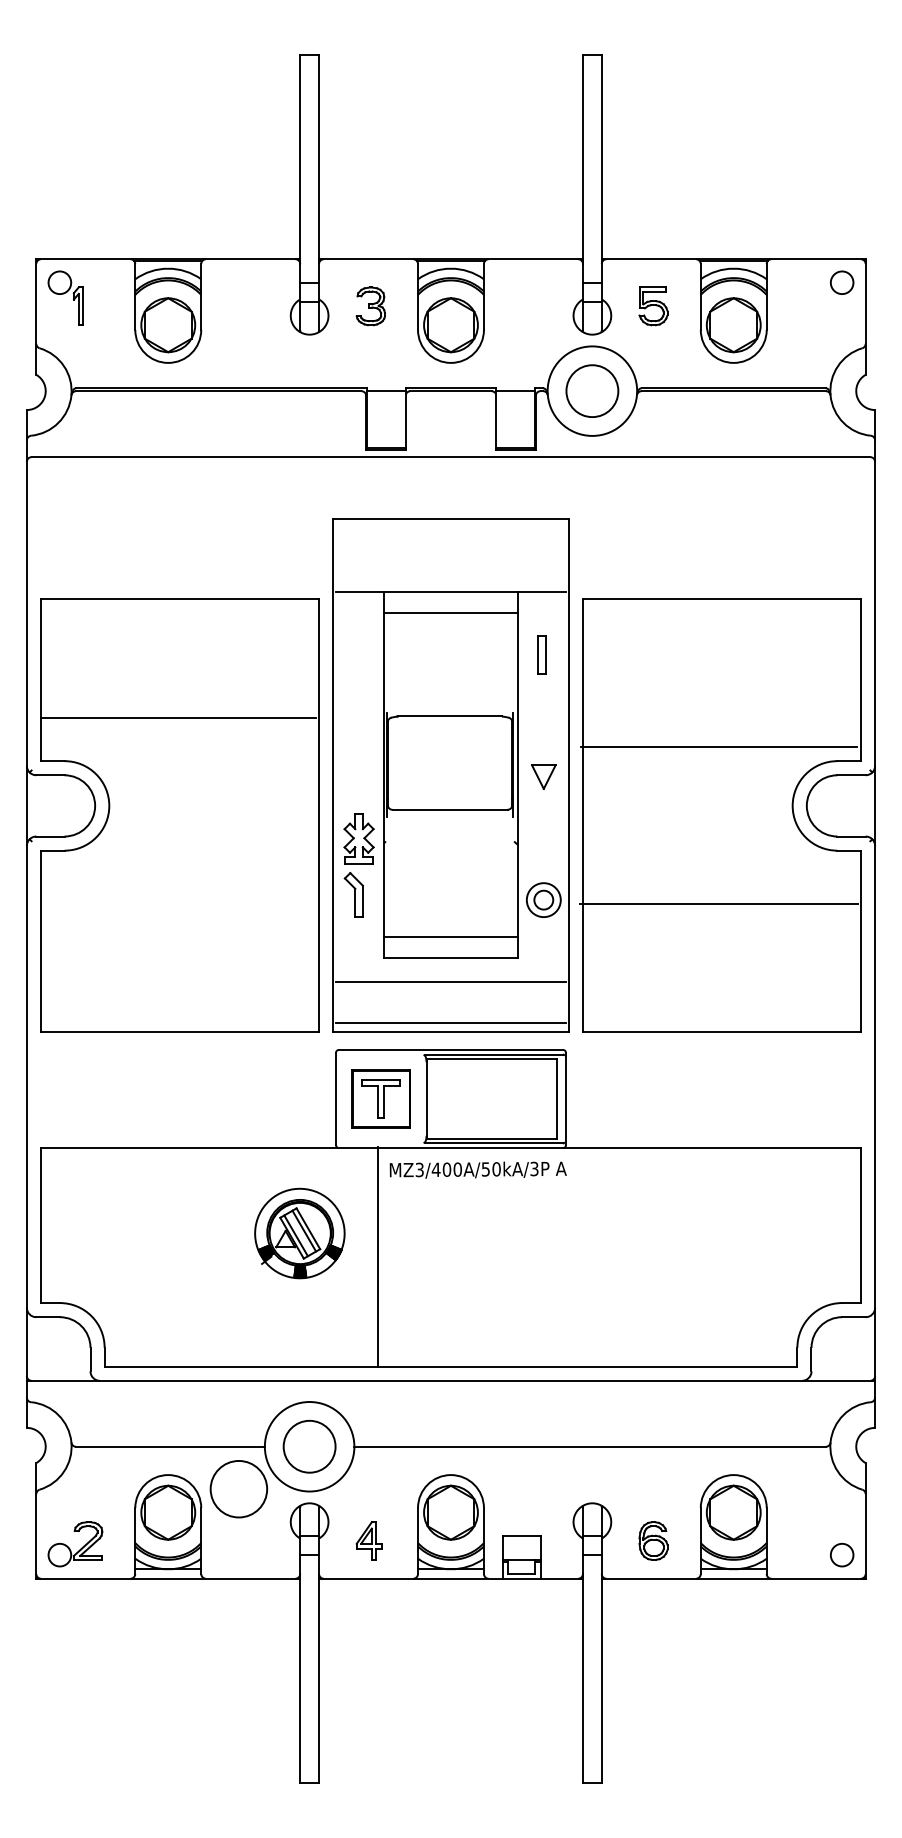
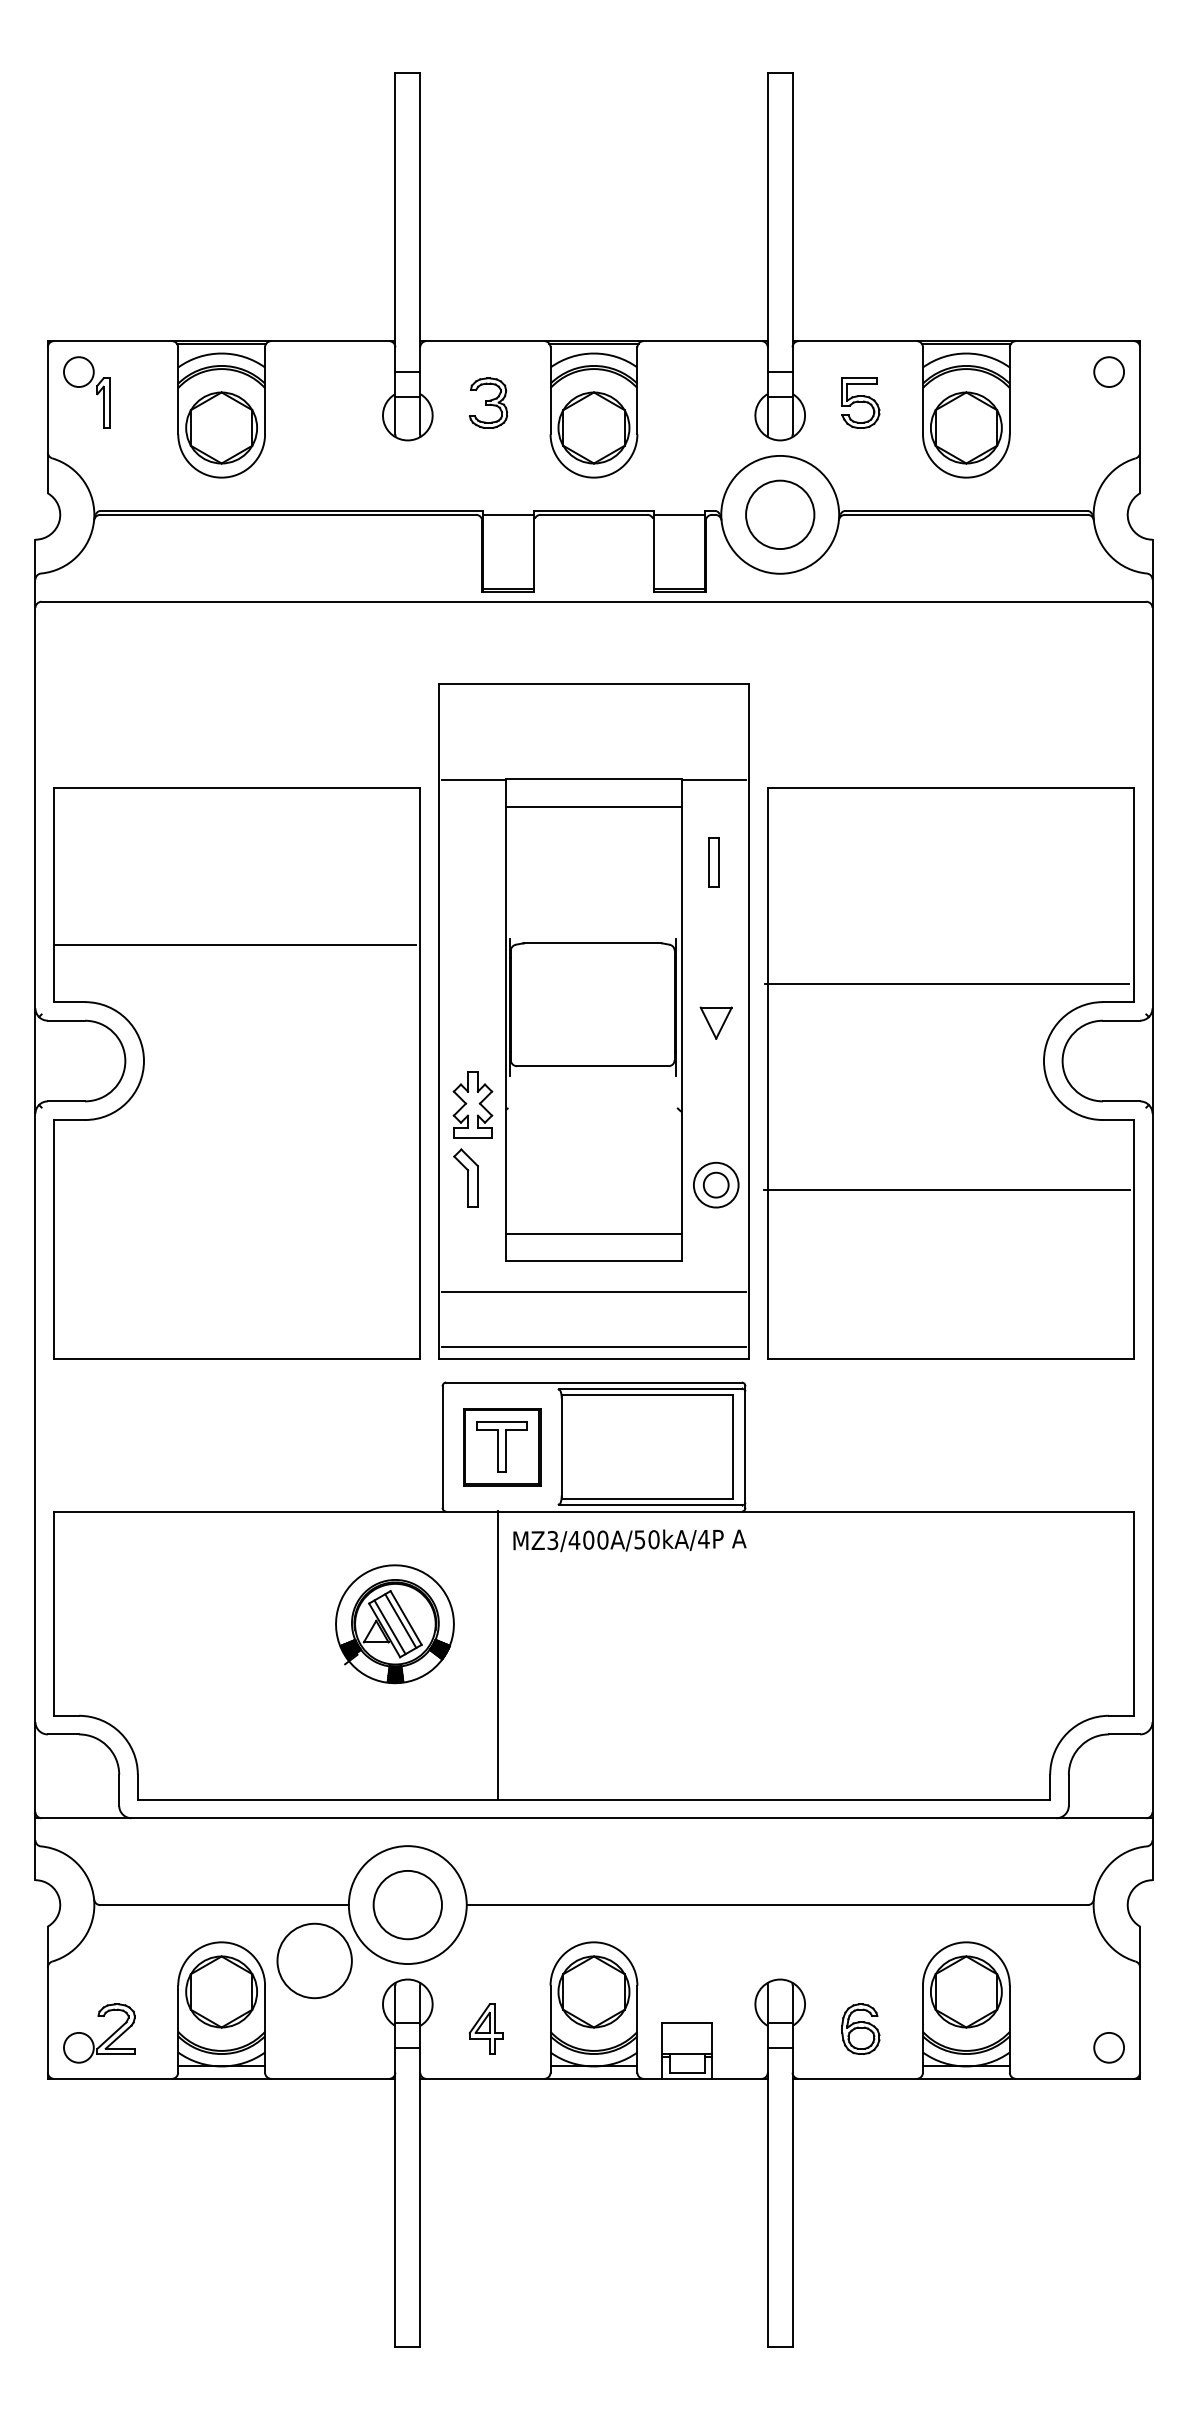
text: (534, 1168) -> (703, 1538), MZ3/400A/50kA/3P -> MZ3/400A/50kA/4P

